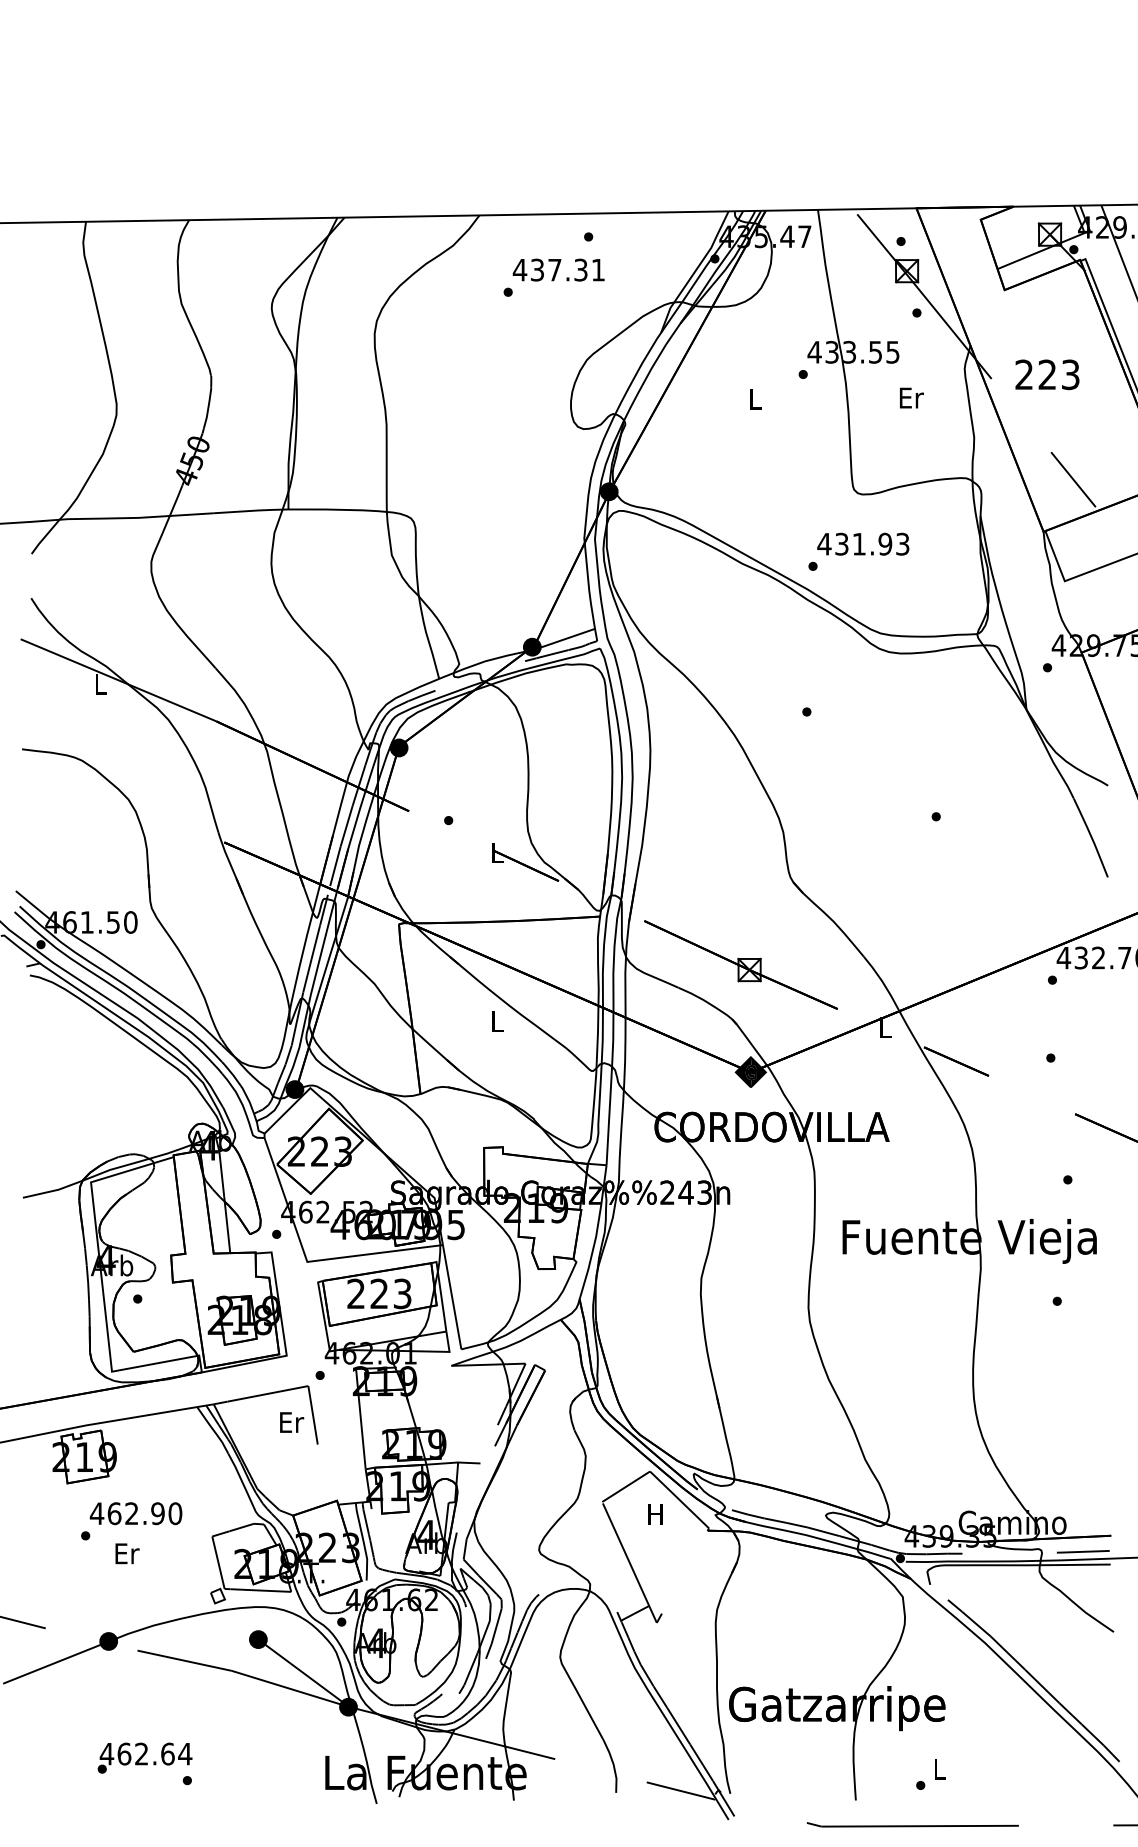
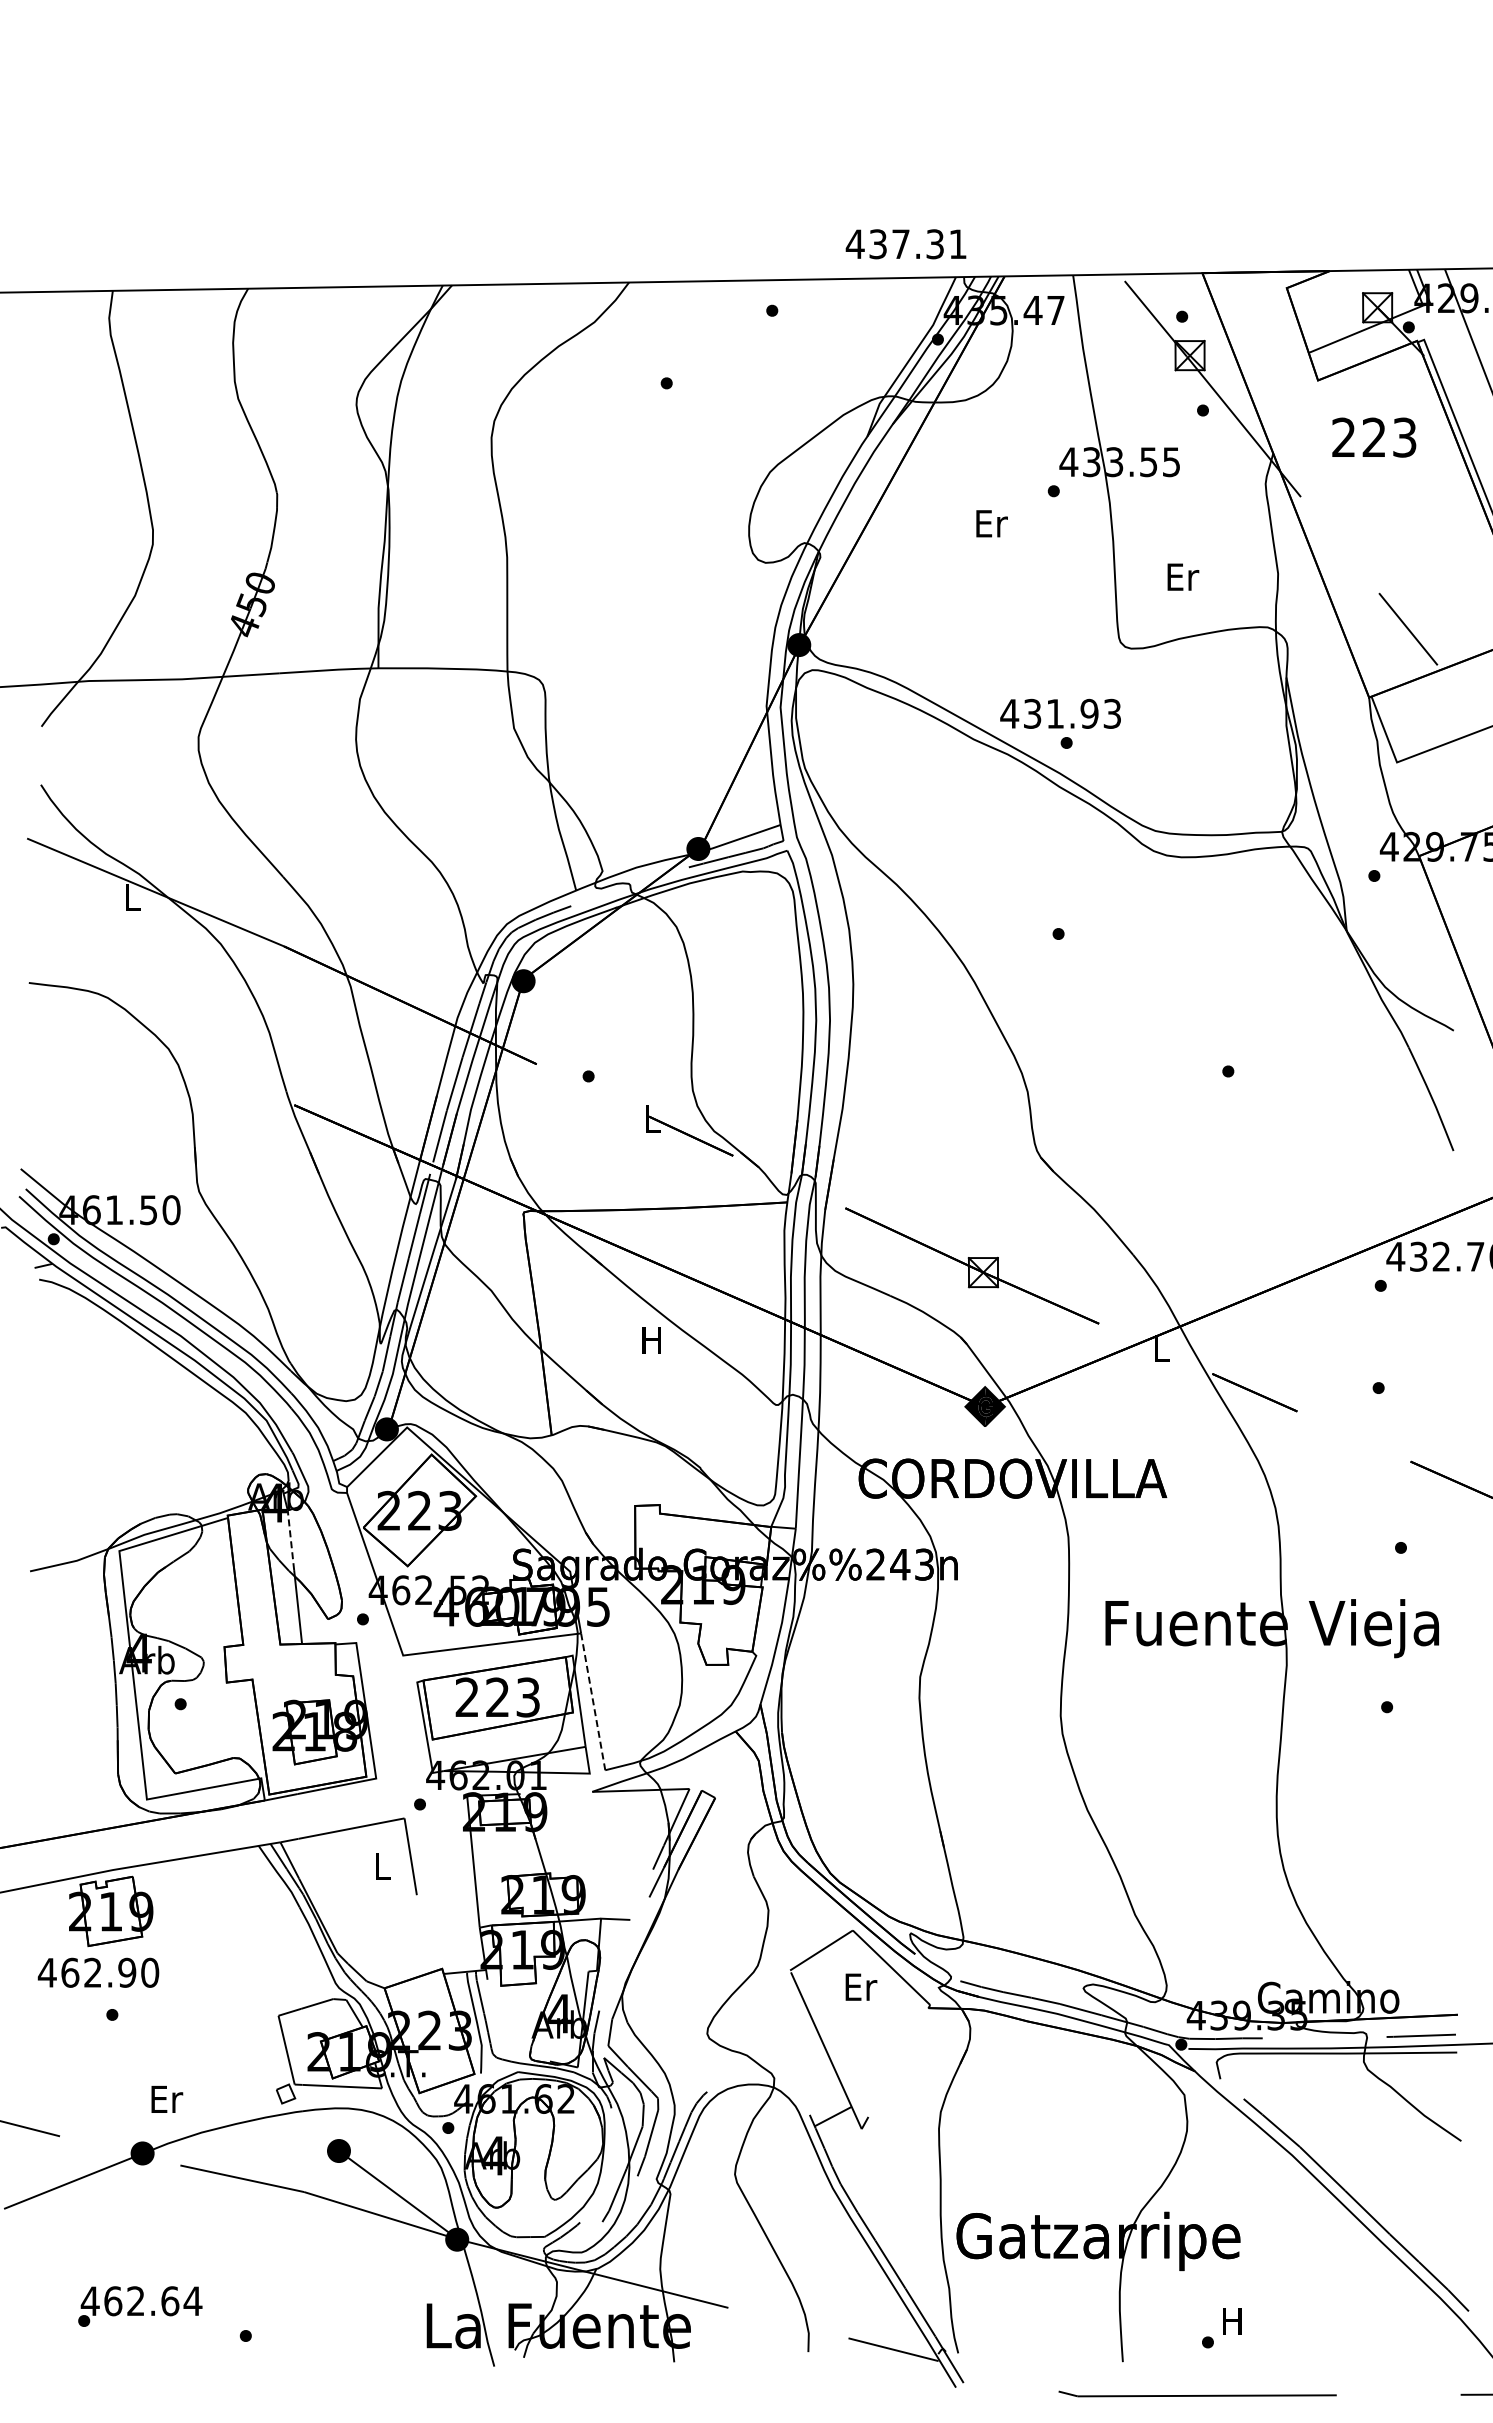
text: (558, 270) -> (905, 244), moved
text: (1047, 374) -> (1374, 437), moved
text: (911, 397) -> (1183, 576), moved
text: (755, 399) -> (991, 523), L -> Er
text: (863, 543) -> (1060, 713), moved
text: (496, 1021) -> (651, 1340), L -> H
line: (221, 1173) -> (290, 1539), solid -> dashed
line: (452, 1297) -> (593, 1702), solid -> dashed
text: (291, 1421) -> (382, 1865), Er -> L
text: (136, 1513) -> (98, 1972), moved
text: (656, 1514) -> (861, 1986), H -> Er
text: (127, 1553) -> (167, 2099), moved
text: (145, 1758) -> (140, 2306), moved
text: (939, 1769) -> (1232, 2321), L -> H

